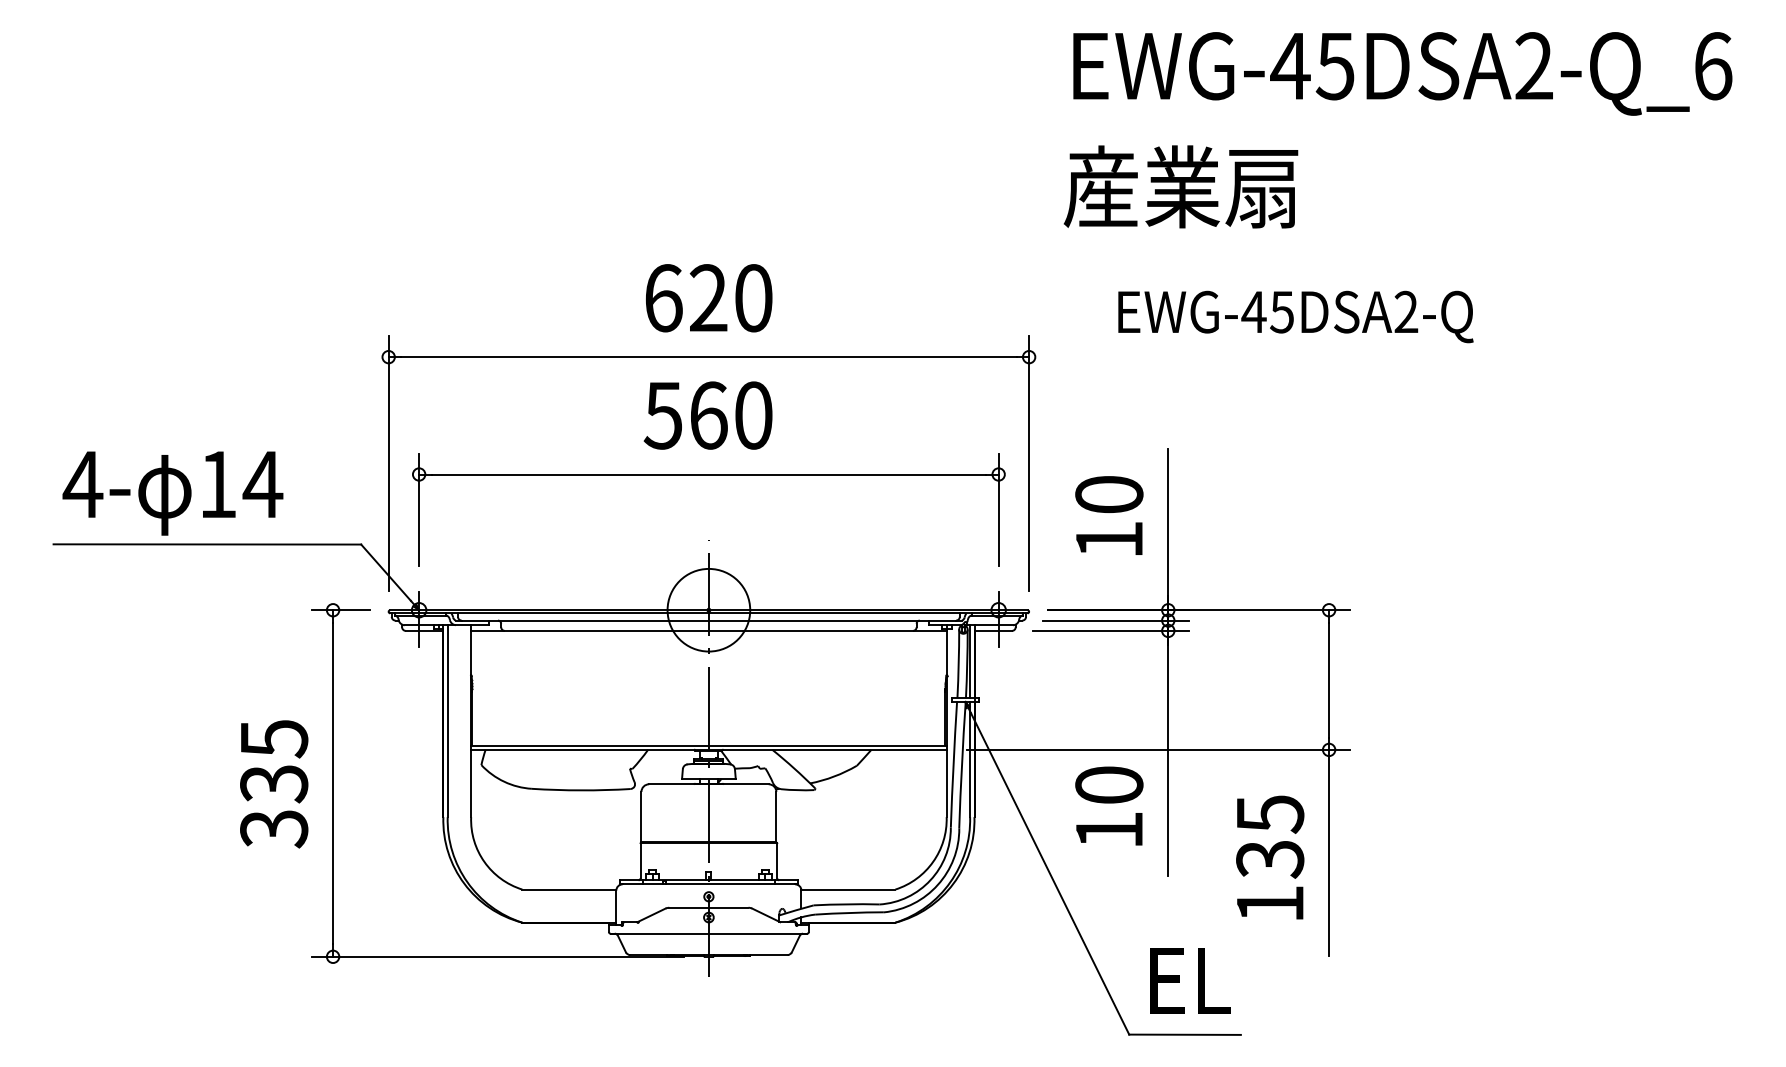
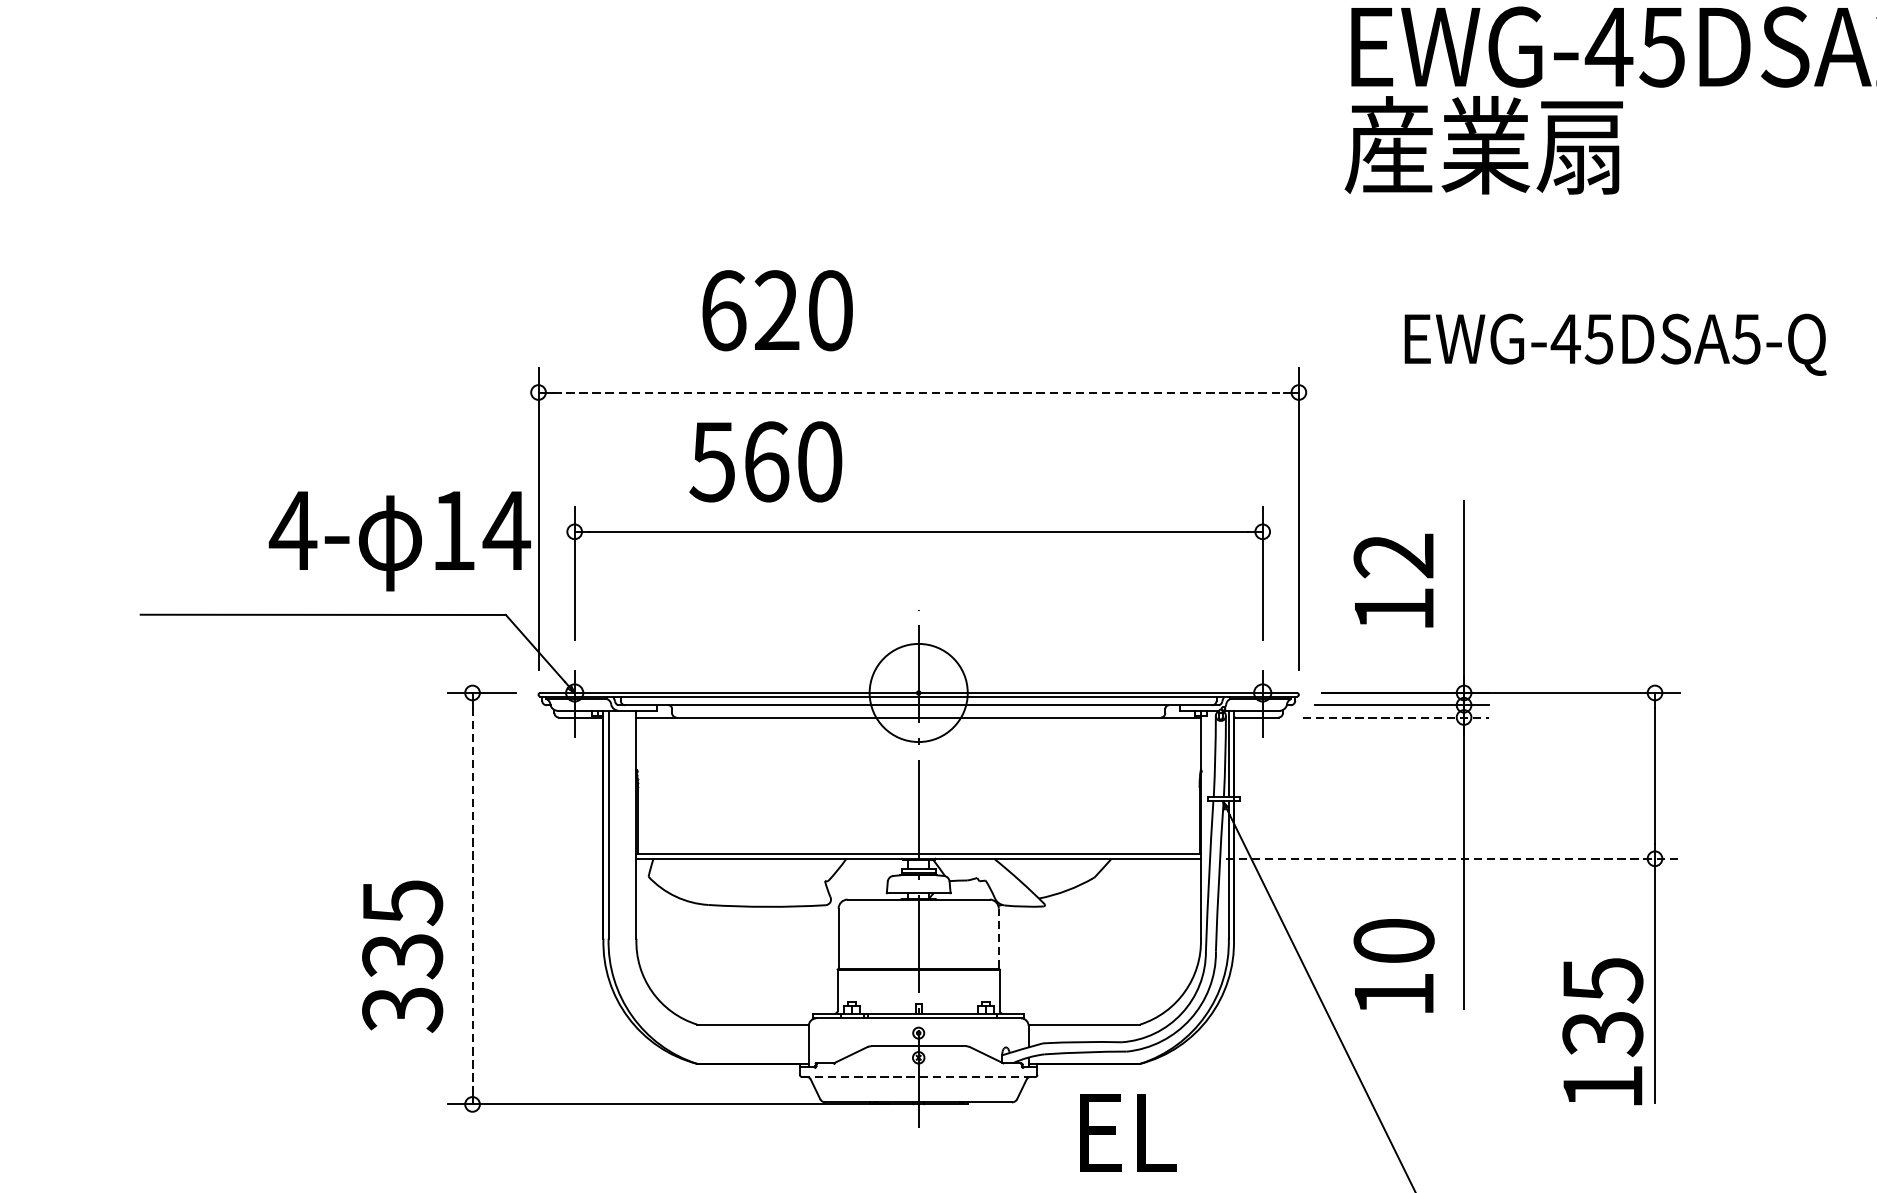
text: (1180, 186) -> (1483, 144), moved
text: (709, 298) -> (778, 311), moved
text: (1406, 311) -> (1746, 338), EWG-45DSA2-Q -> EWG-45DSA5-Q
line: (708, 357) -> (918, 392), solid -> dashed
text: (707, 415) -> (765, 461), moved
text: (172, 493) -> (399, 541), moved
text: (1109, 494) -> (1394, 555), 10 -> 12
line: (1111, 630) -> (1396, 717), solid -> dashed
line: (1159, 749) -> (1453, 858), solid -> dashed
line: (333, 783) -> (473, 898), solid -> dashed
text: (274, 784) -> (402, 956), moved
text: (1109, 805) -> (1394, 965), moved
line: (776, 816) -> (998, 937), solid -> dashed
text: (1270, 857) -> (1603, 1031), moved
line: (709, 933) -> (919, 1076), solid -> dashed
text: (1190, 980) -> (1128, 1132), moved

